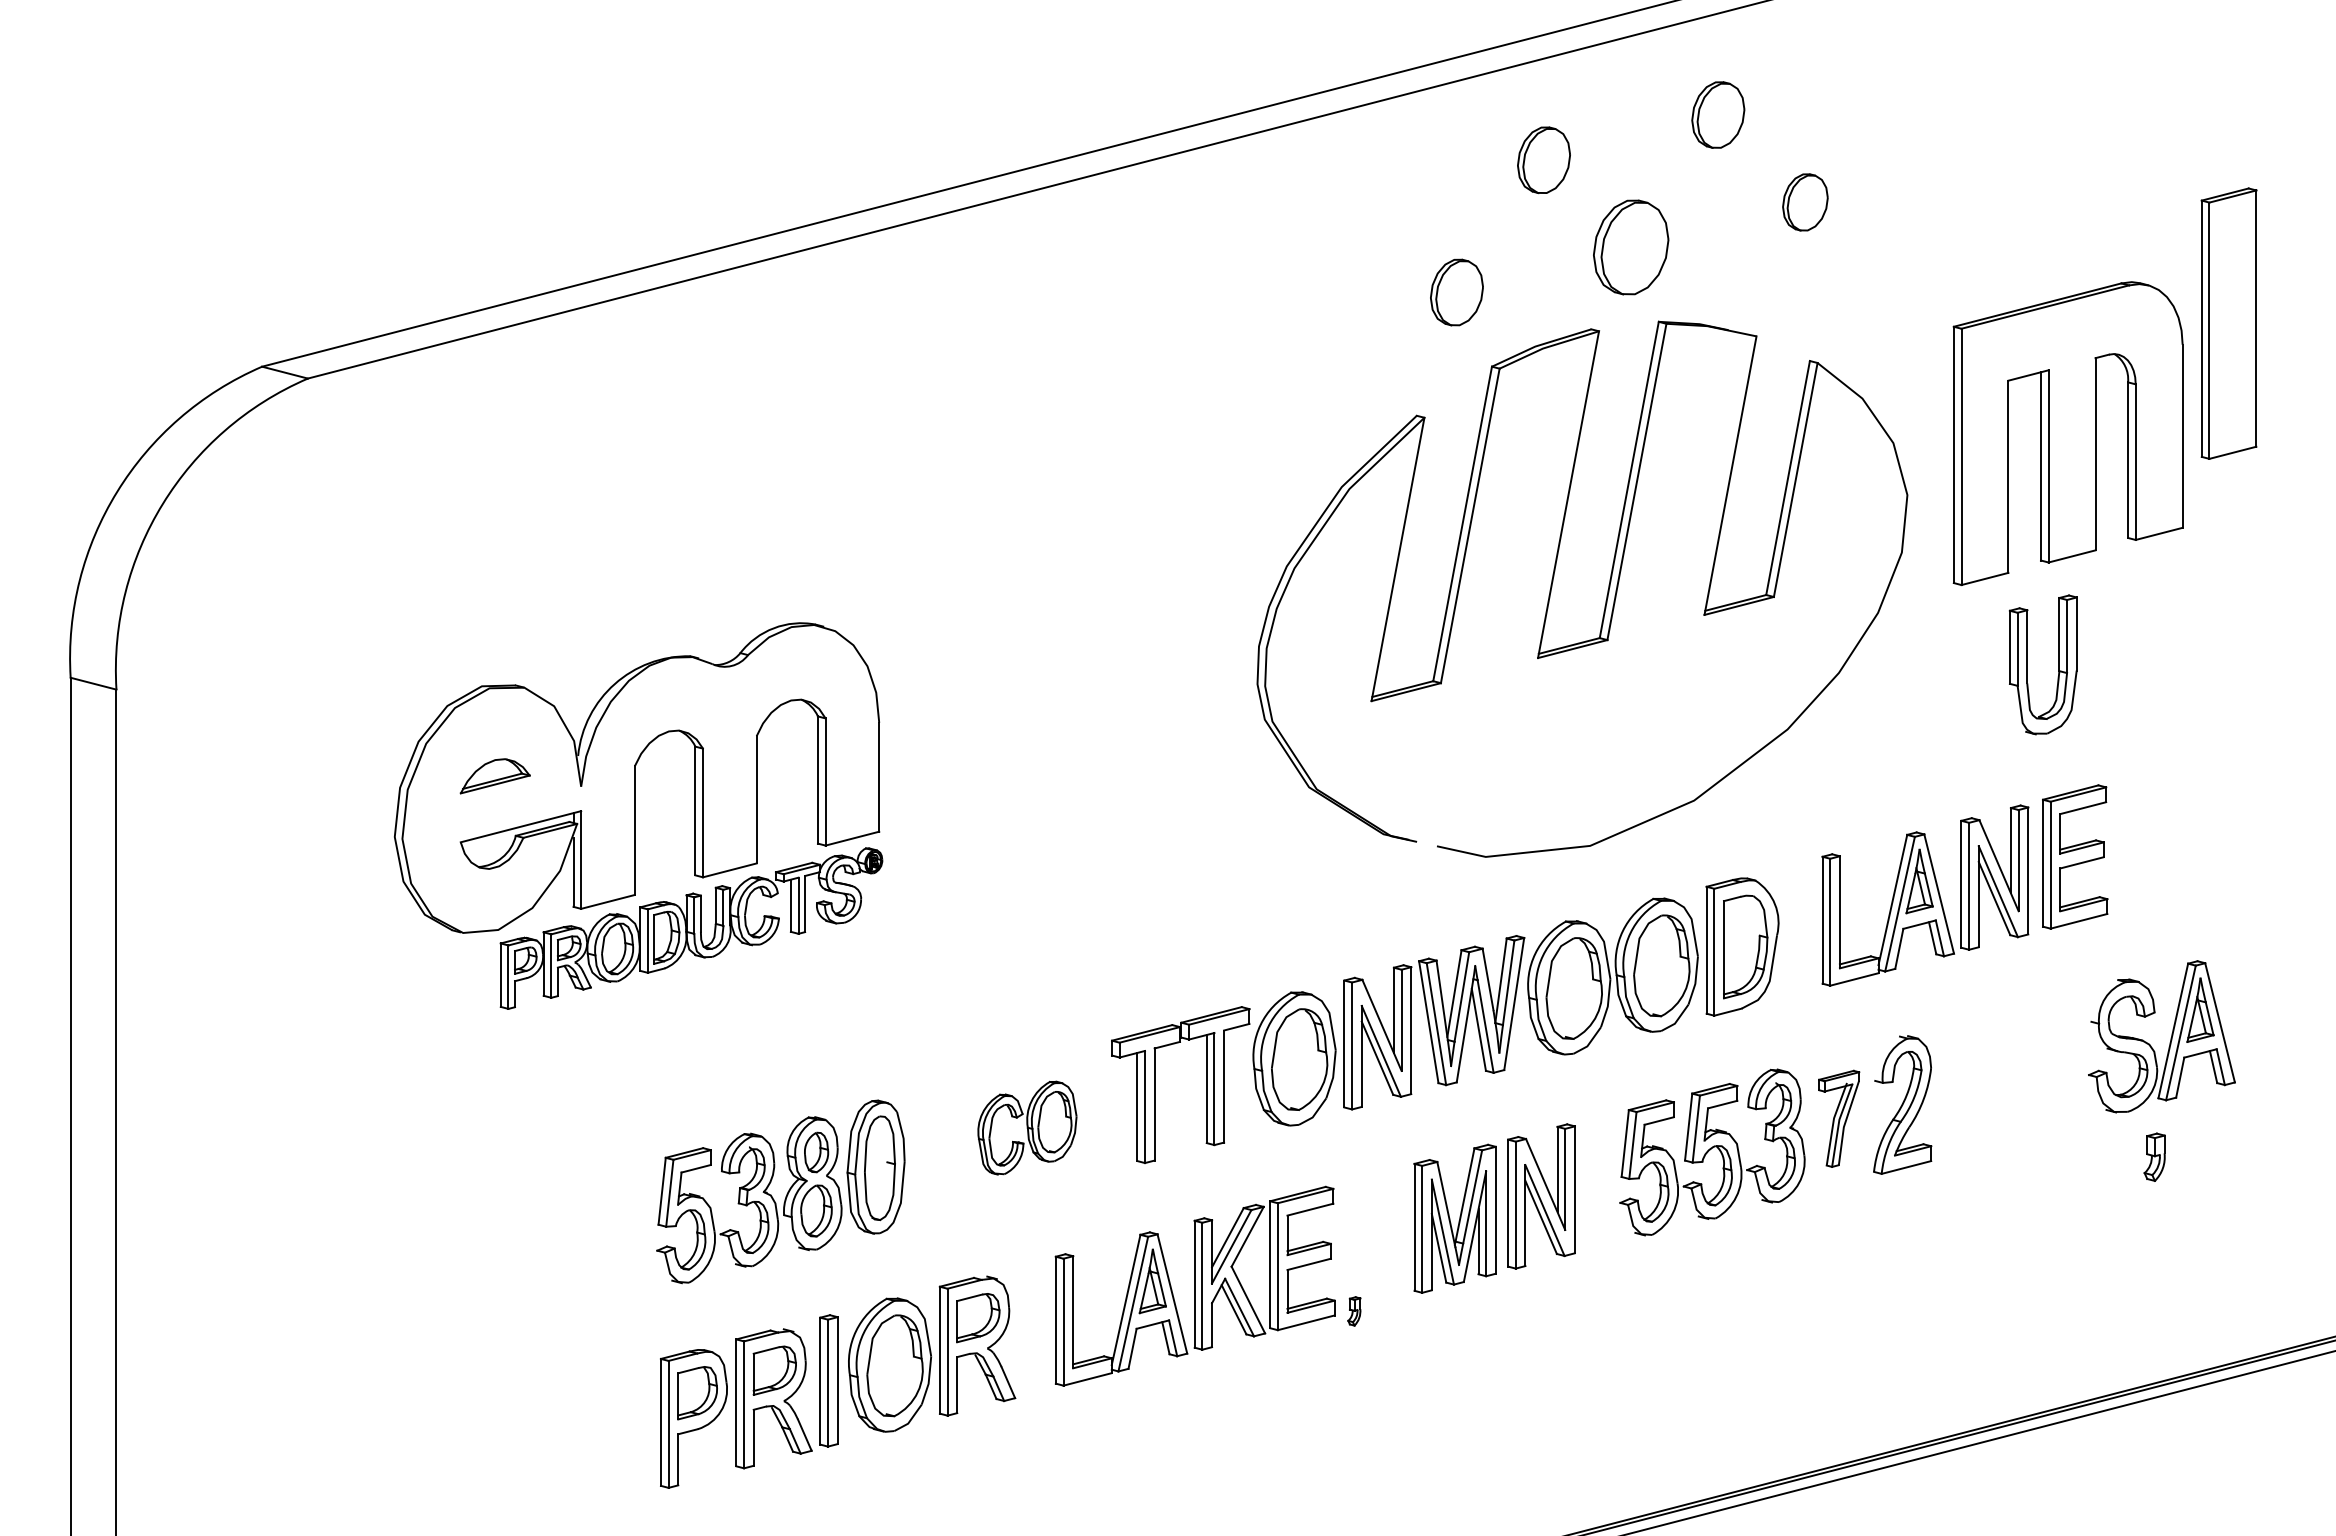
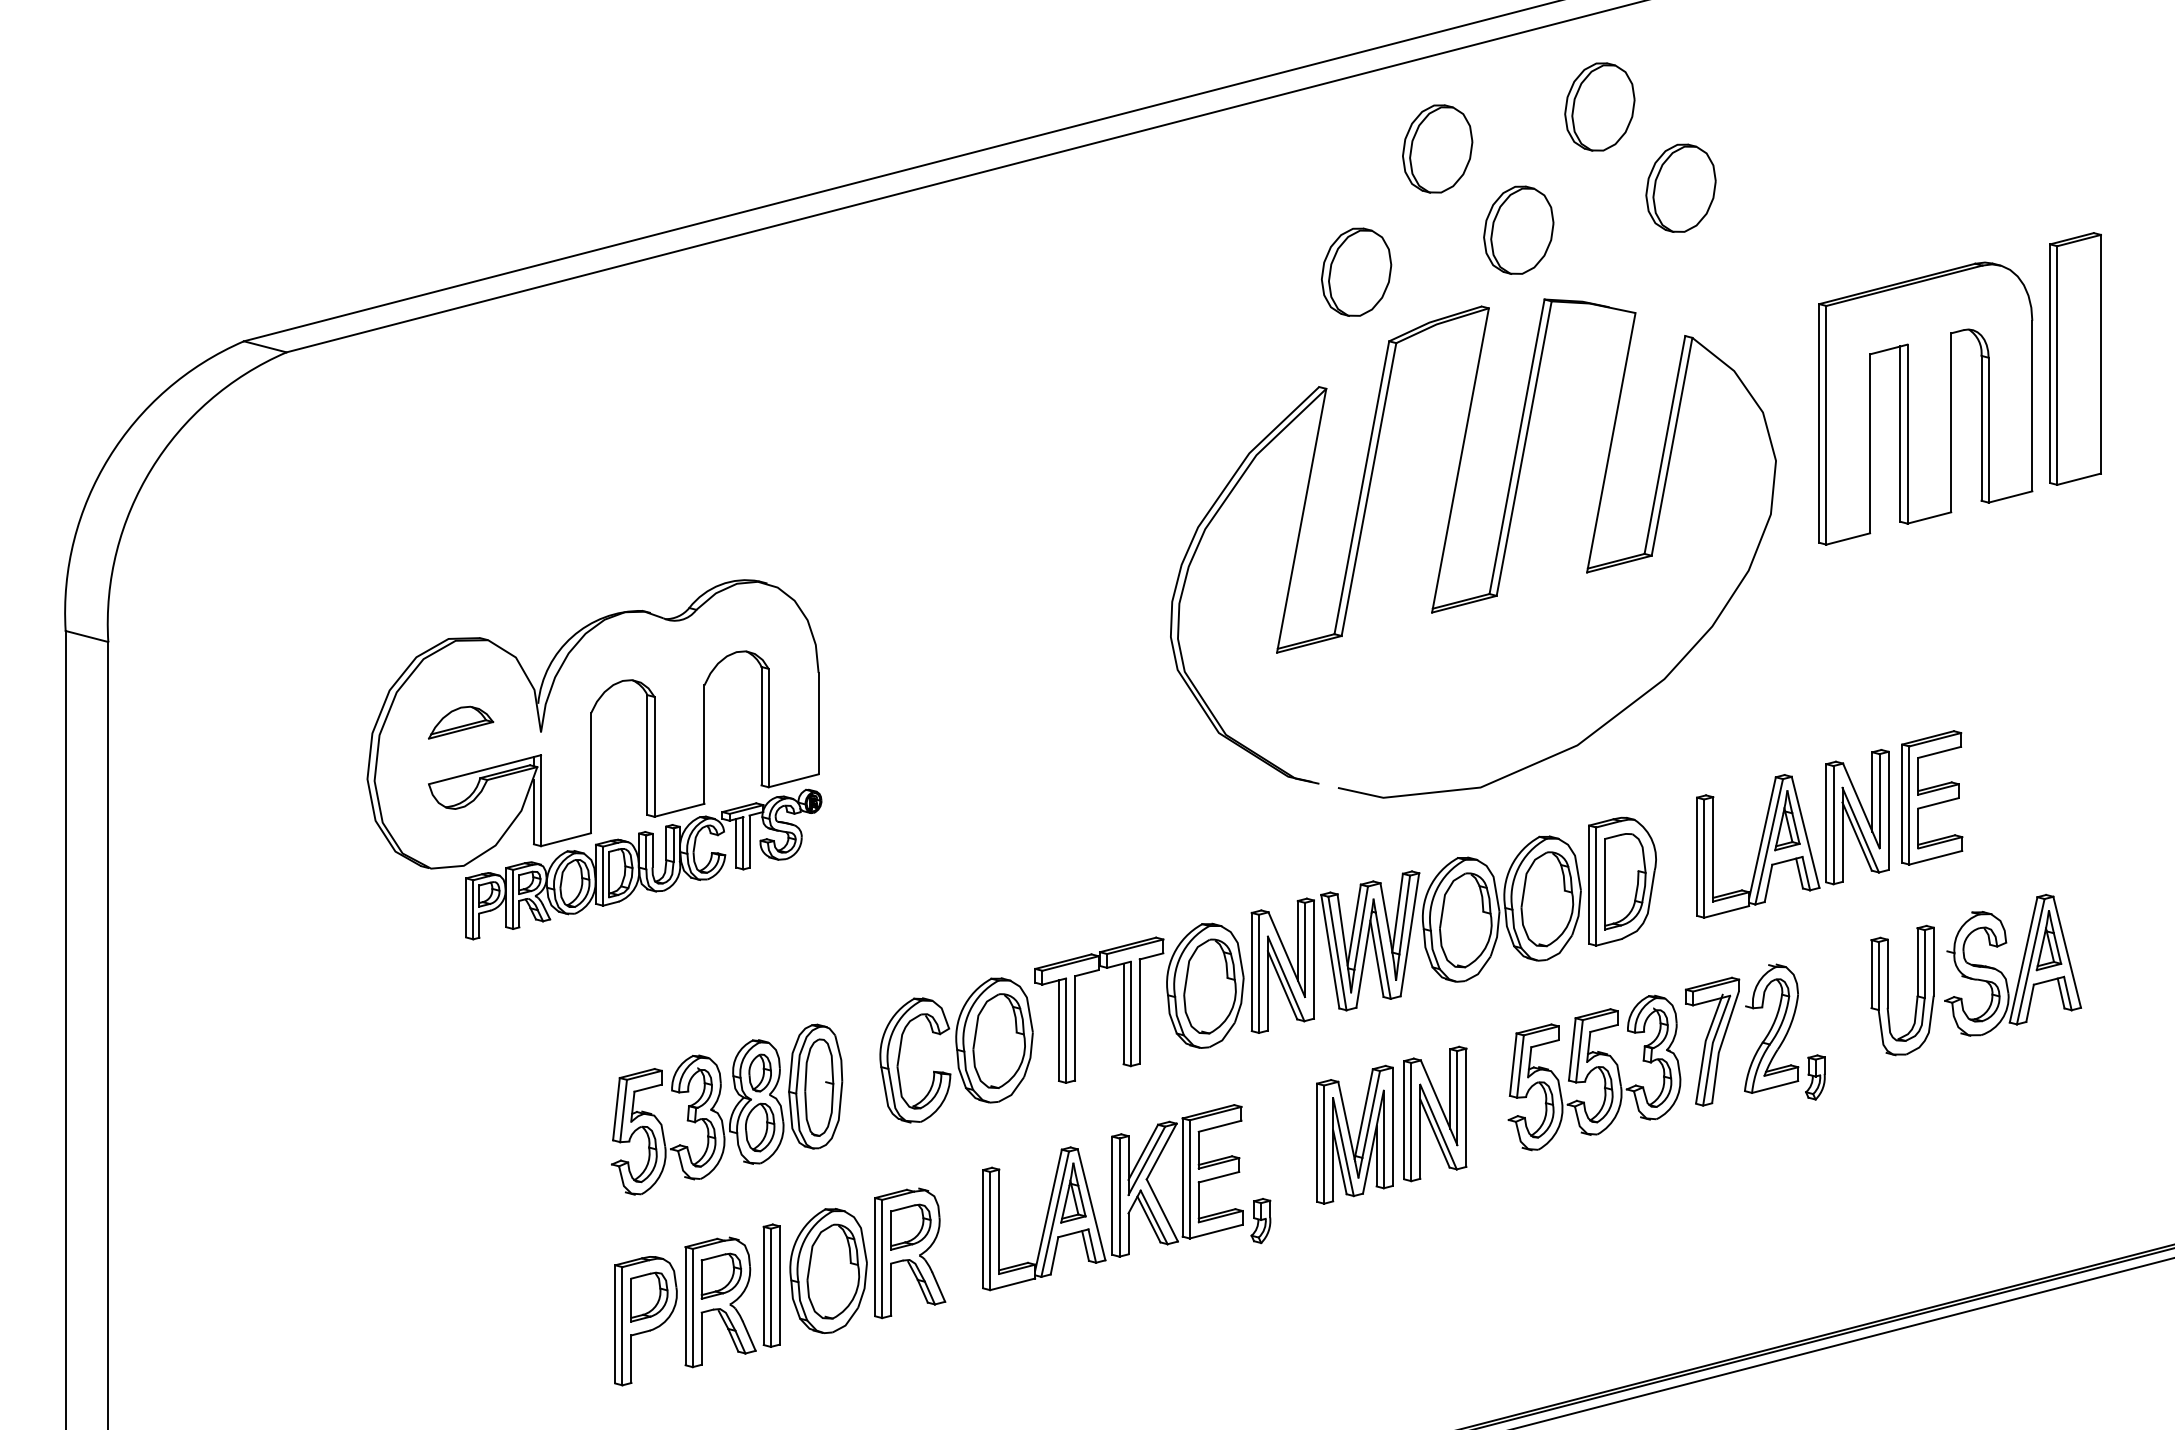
part: (1718, 114) -> (1600, 106), size x1.43
part: (1543, 160) -> (1437, 149), size x1.43
part: (1805, 202) -> (1681, 188), size x1.67
part: (1456, 292) -> (1356, 272), size x1.43
part: (2228, 323) -> (2075, 358), moved
part: (2027, 664) -> (1887, 990), moved
part: (1838, 1118) -> (1711, 1041), size x1.43
part: (1027, 1127) -> (956, 1049), size x1.67
part: (2154, 1156) -> (1815, 1076), moved
part: (1354, 1311) -> (1261, 1221), size x1.67

